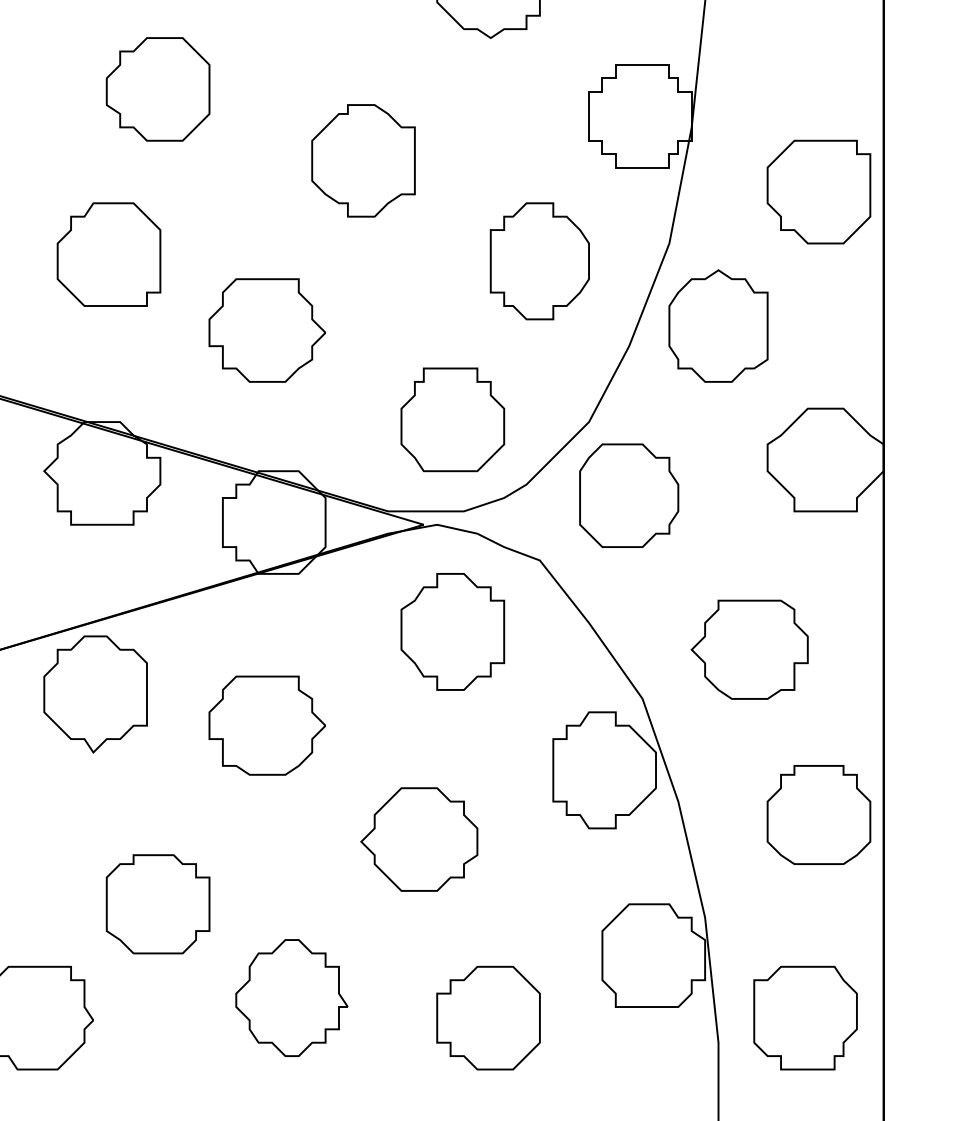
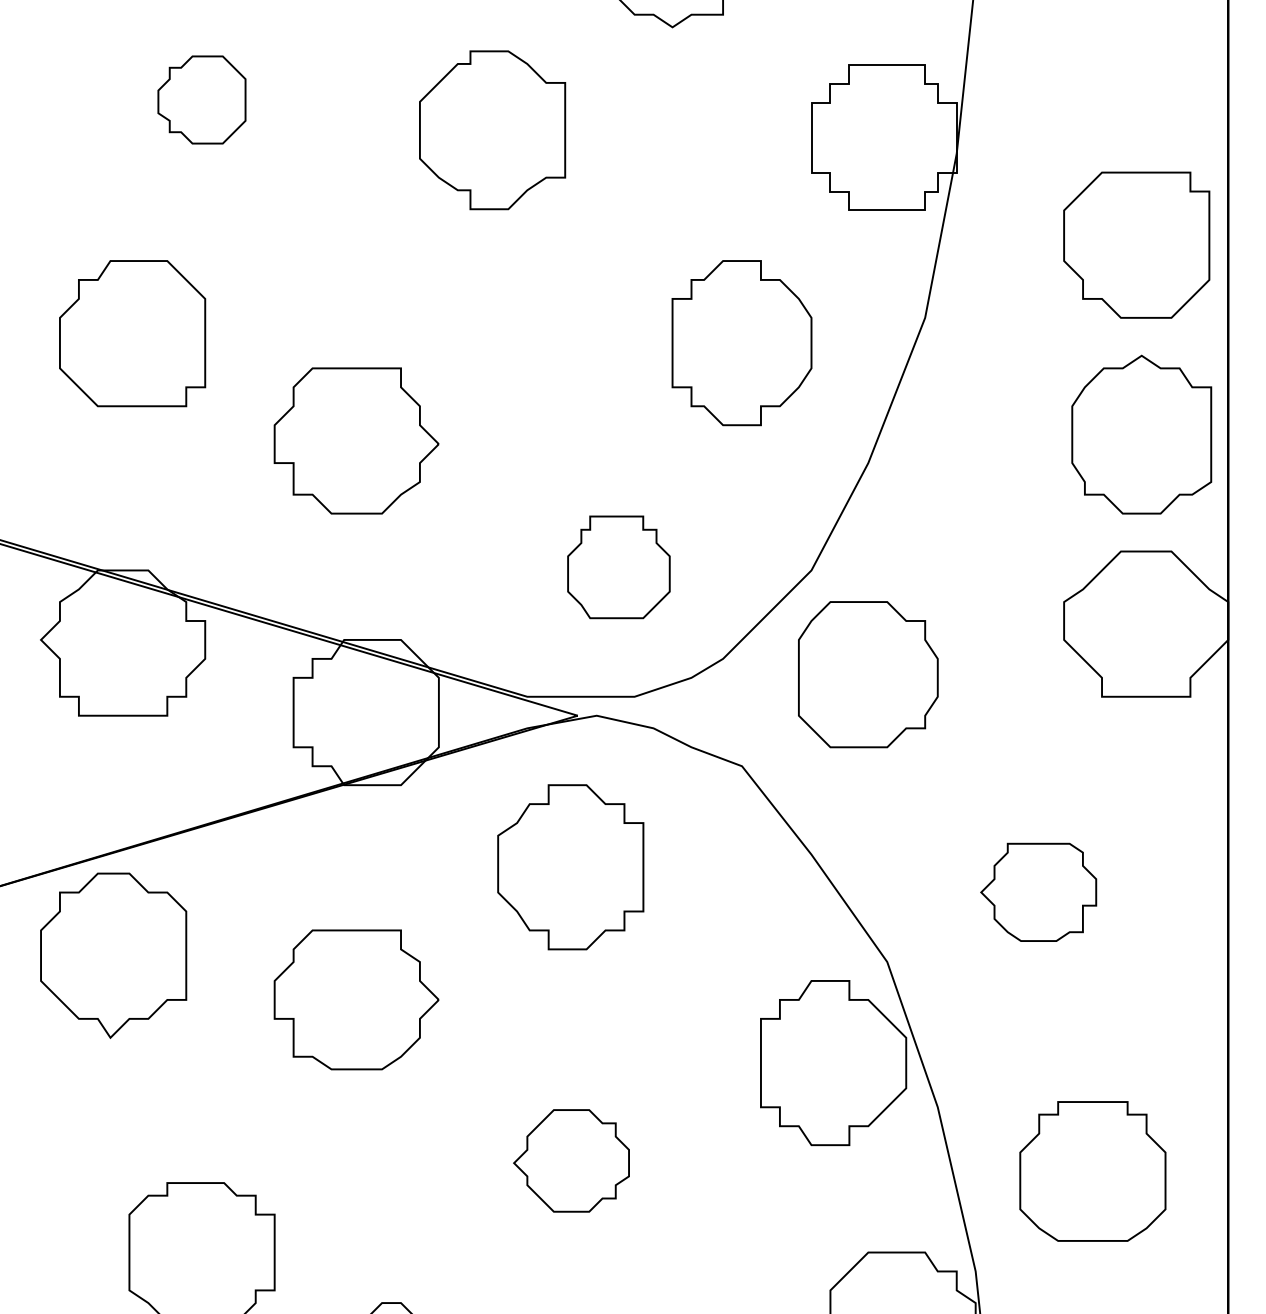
part: (157, 89) -> (201, 100), size x0.6
part: (363, 160) -> (492, 129), moved
part: (718, 325) -> (1141, 433), moved
part: (452, 419) -> (618, 566), size x0.7
part: (452, 631) -> (570, 866), moved
part: (749, 649) -> (1038, 892), size x0.7
part: (818, 814) -> (1092, 1170), moved
part: (419, 839) -> (571, 1160), size x0.7

